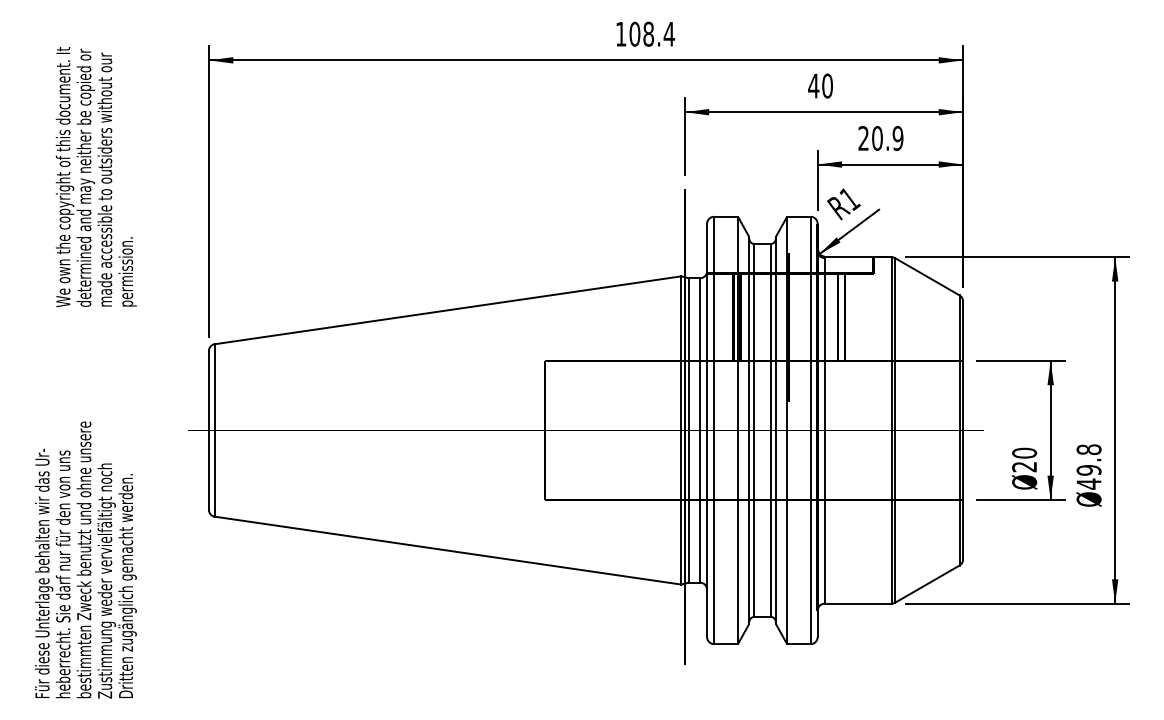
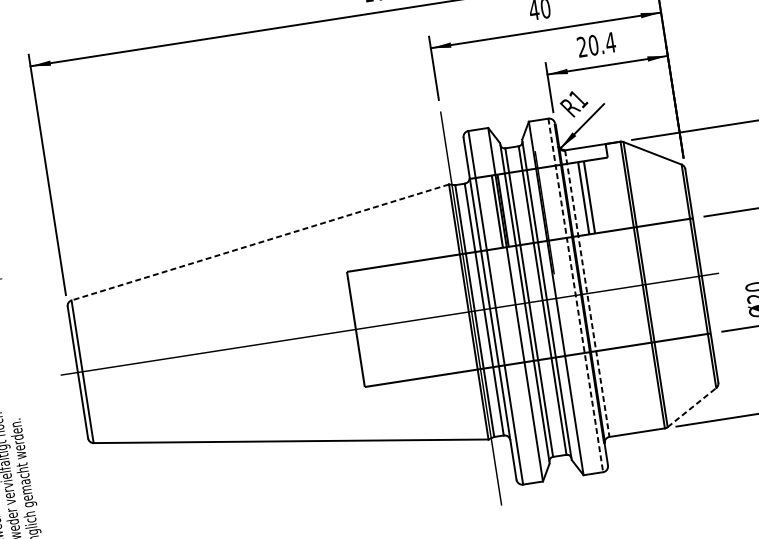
text: (897, 138) -> (610, 42), 20.9 -> 20.4
line: (448, 310) -> (260, 242), solid -> dashed
line: (810, 430) -> (575, 295), solid -> dashed
line: (824, 430) -> (587, 293), solid -> dashed
line: (927, 583) -> (691, 407), solid -> dashed

